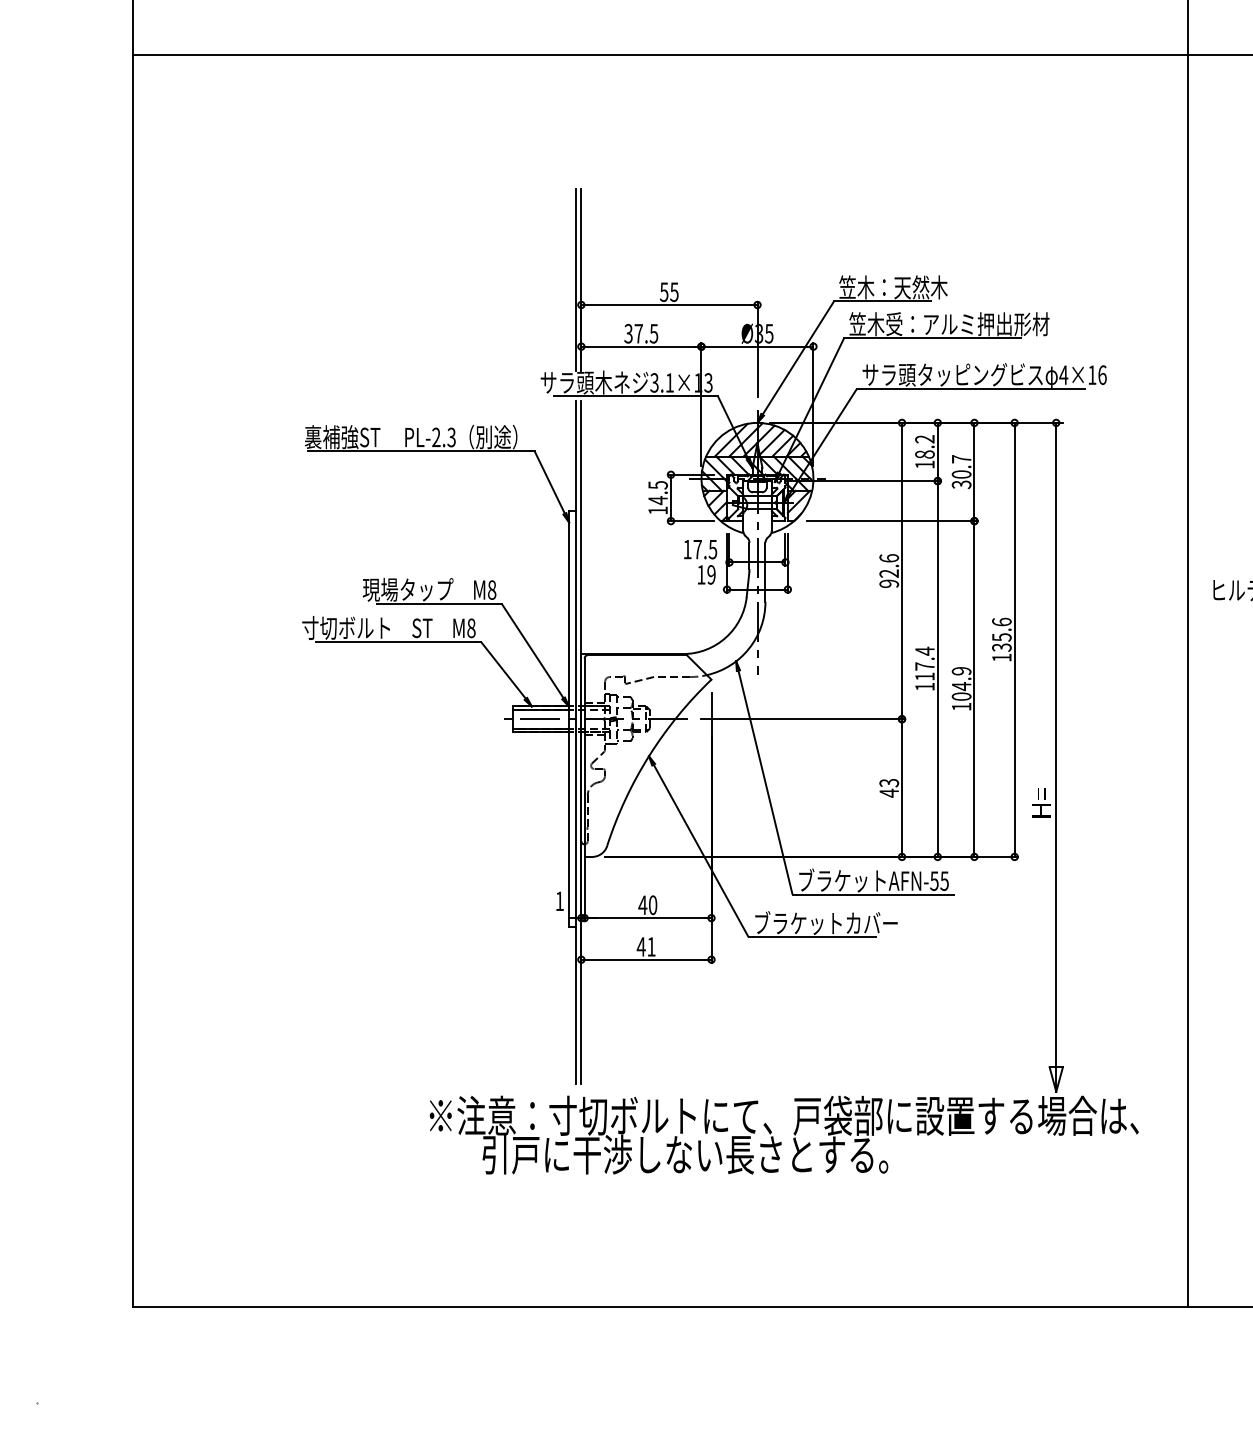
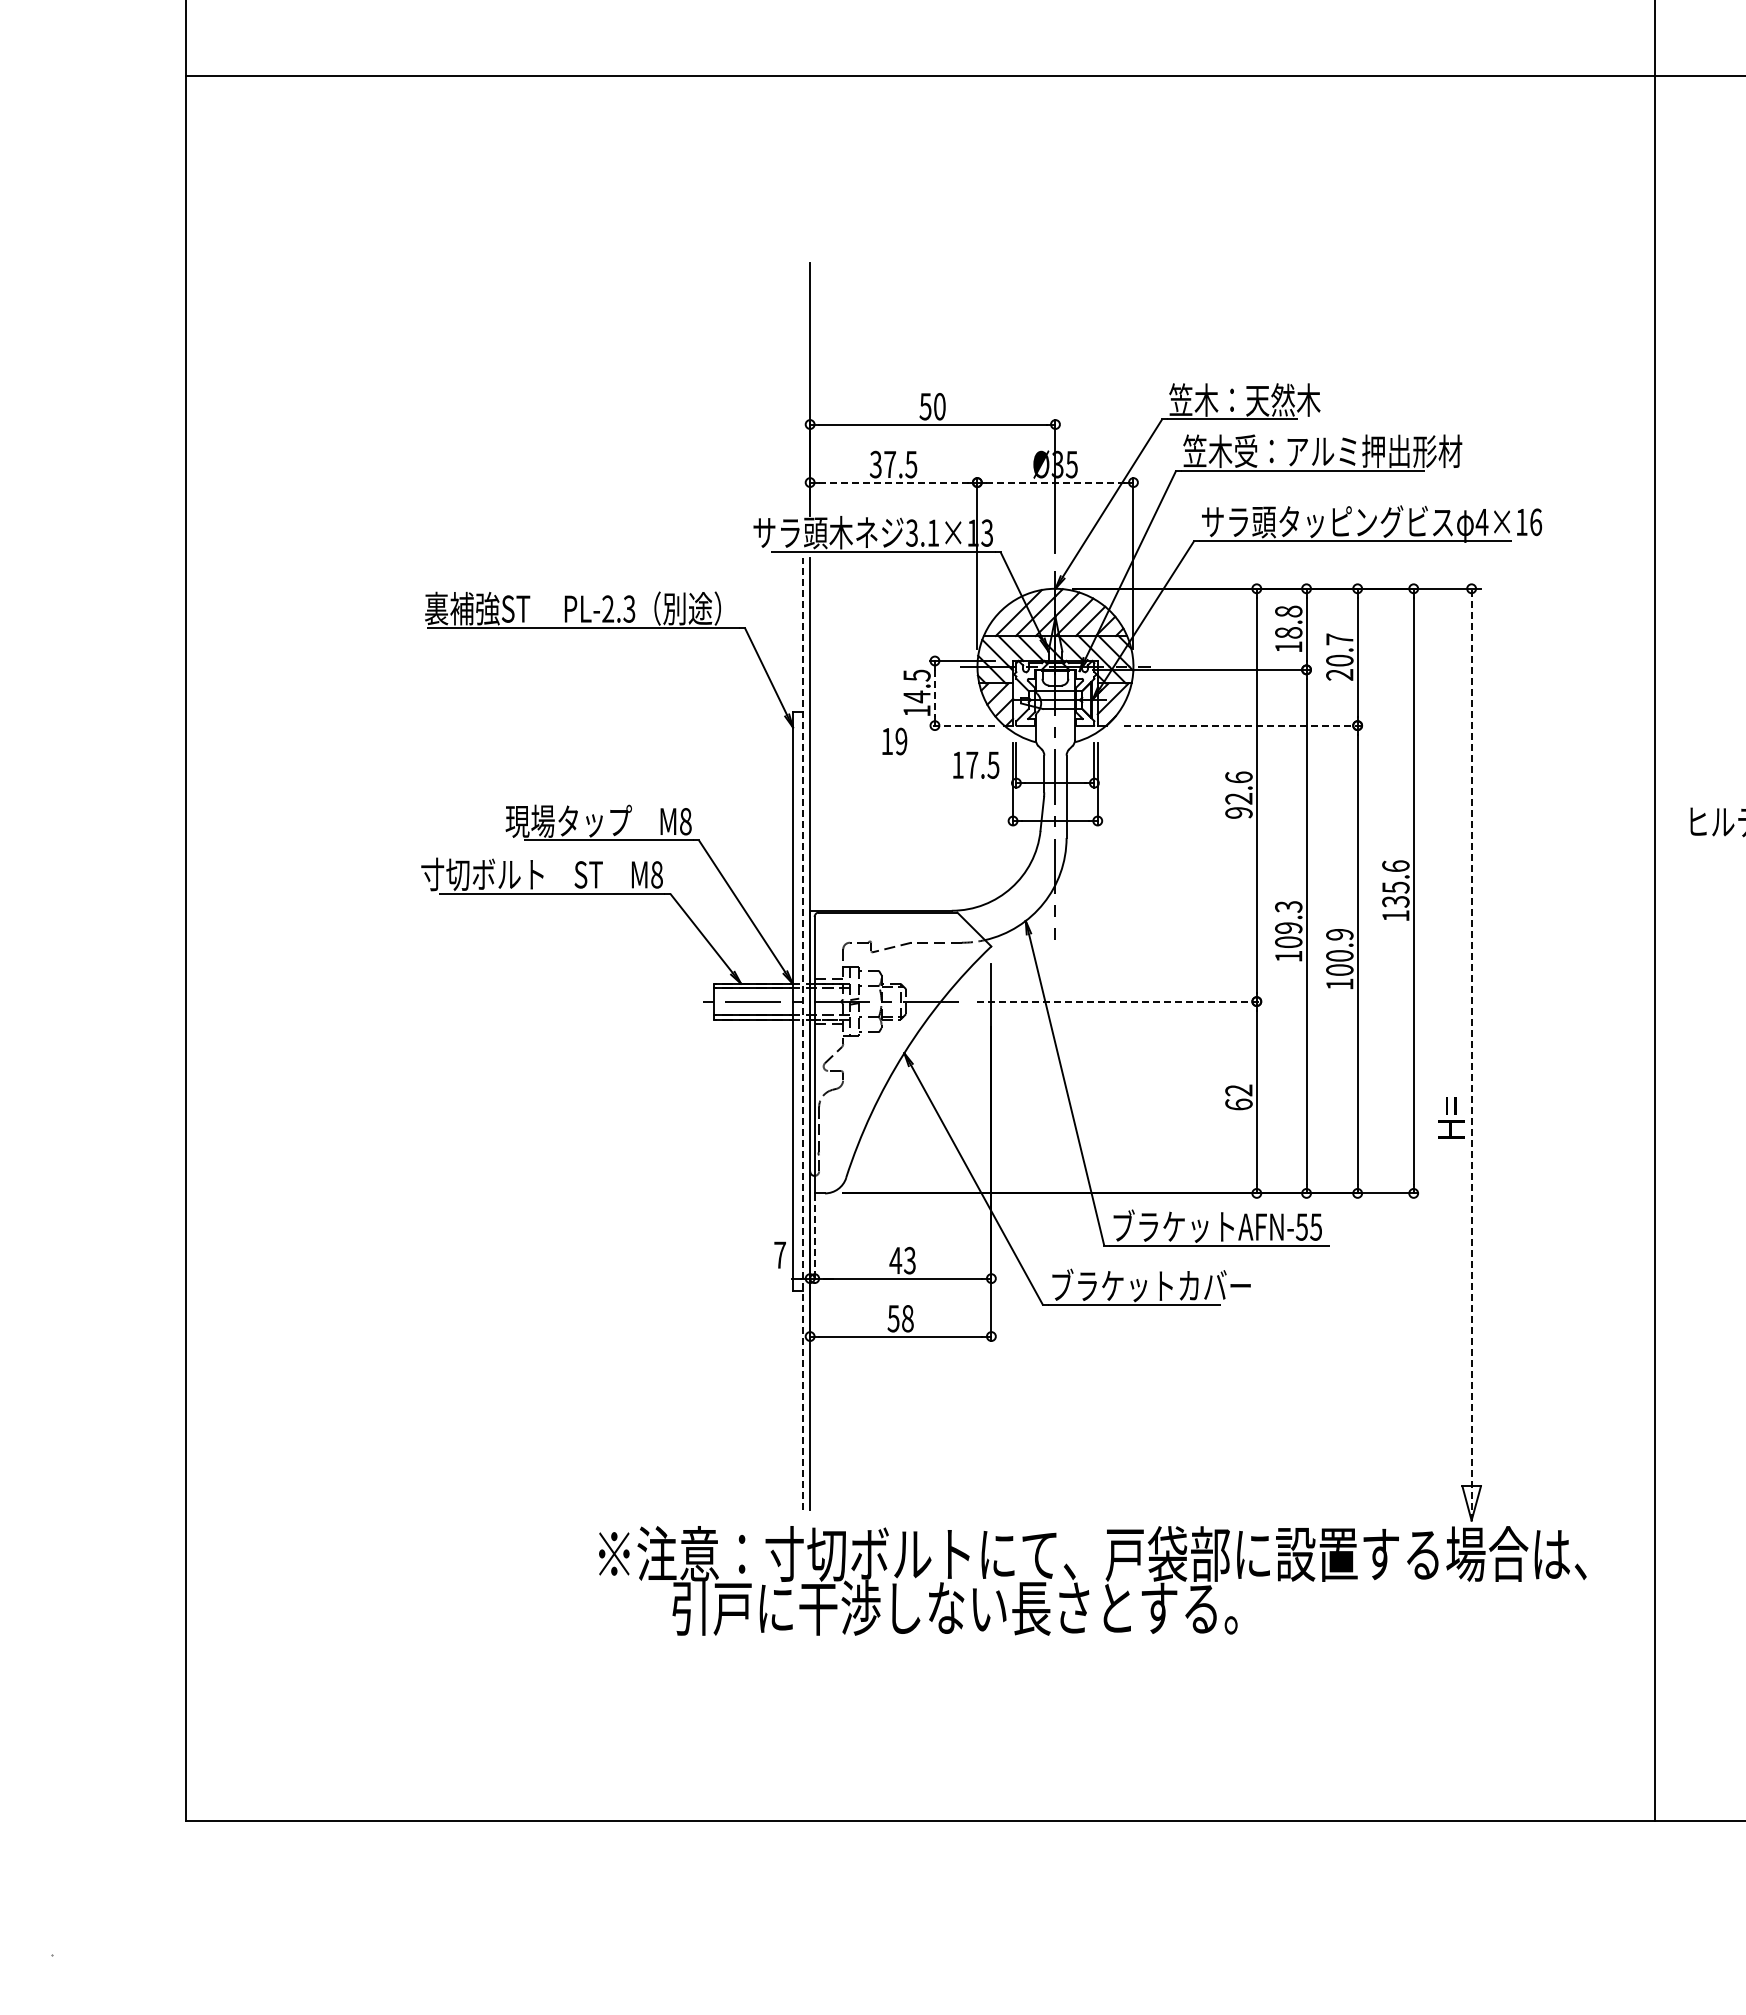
line: (576, 279) -> (803, 389), removed
text: (674, 292) -> (939, 406), 55 -> 50
line: (641, 346) -> (893, 482), solid -> dashed
line: (757, 346) -> (1055, 482), solid -> dashed
text: (924, 439) -> (1288, 611), 18.2 -> 18.8
text: (961, 484) -> (1339, 674), 30.7 -> 20.7
line: (670, 498) -> (934, 693), solid -> dashed
line: (690, 521) -> (962, 725), solid -> dashed
line: (892, 521) -> (1243, 725), solid -> dashed
text: (706, 574) -> (894, 741), moved
text: (924, 663) -> (1288, 923), 117.4 -> 109.3
text: (961, 686) -> (1339, 955), 104.9 -> 100.9
line: (803, 719) -> (1119, 1001), solid -> dashed
line: (576, 742) -> (803, 1033), solid -> dashed
line: (1056, 757) -> (1471, 1054), solid -> dashed
text: (888, 788) -> (1238, 1097), 43 -> 62
line: (584, 889) -> (814, 1238), solid -> dashed
text: (559, 900) -> (779, 1254), 1 -> 7
text: (652, 905) -> (909, 1260), 40 -> 43
text: (646, 946) -> (900, 1318), 41 -> 58

